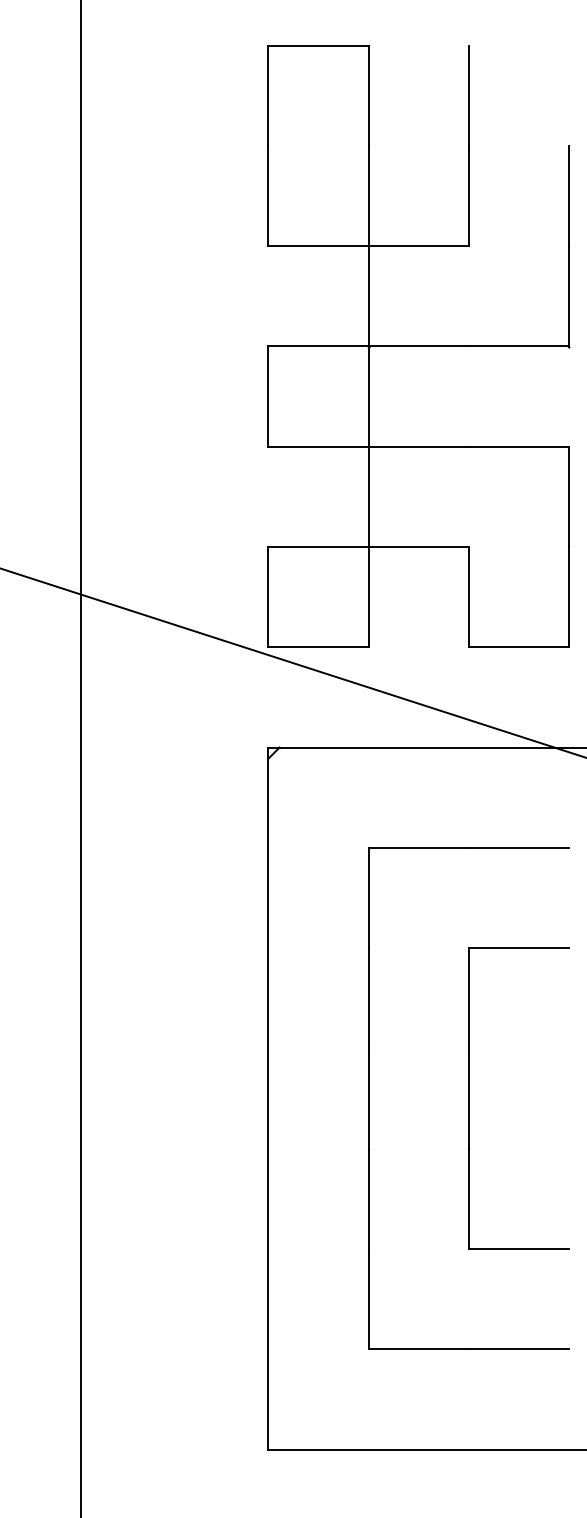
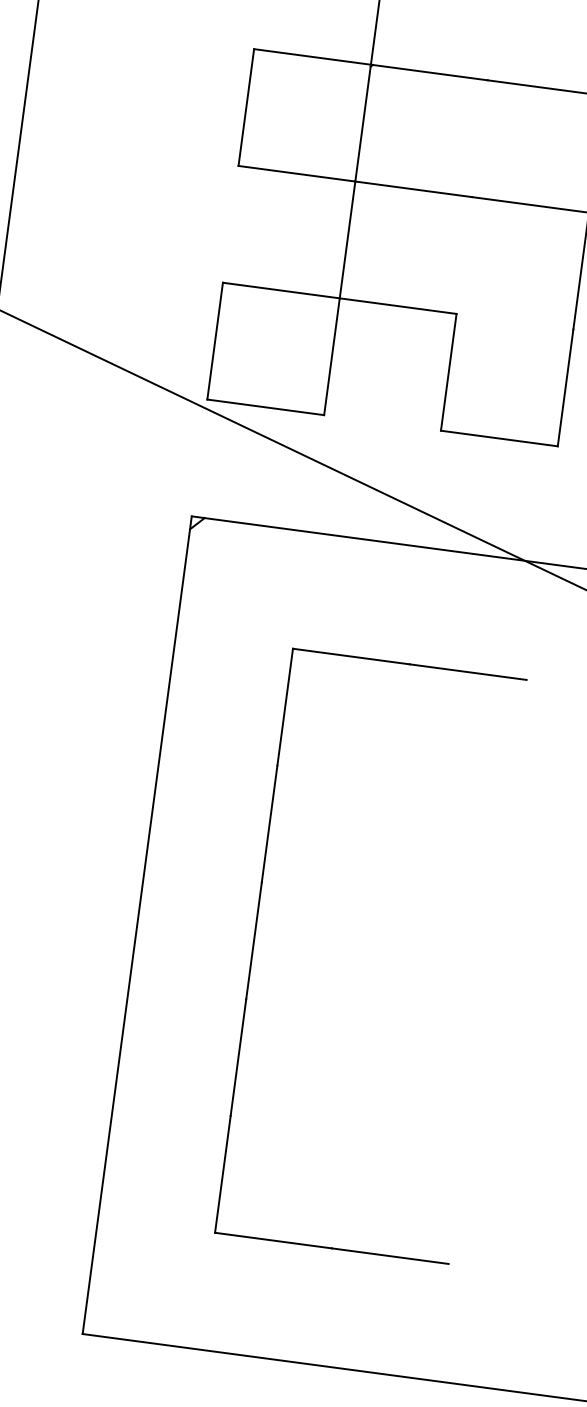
part: (469, 1098) -> (371, 956), removed

